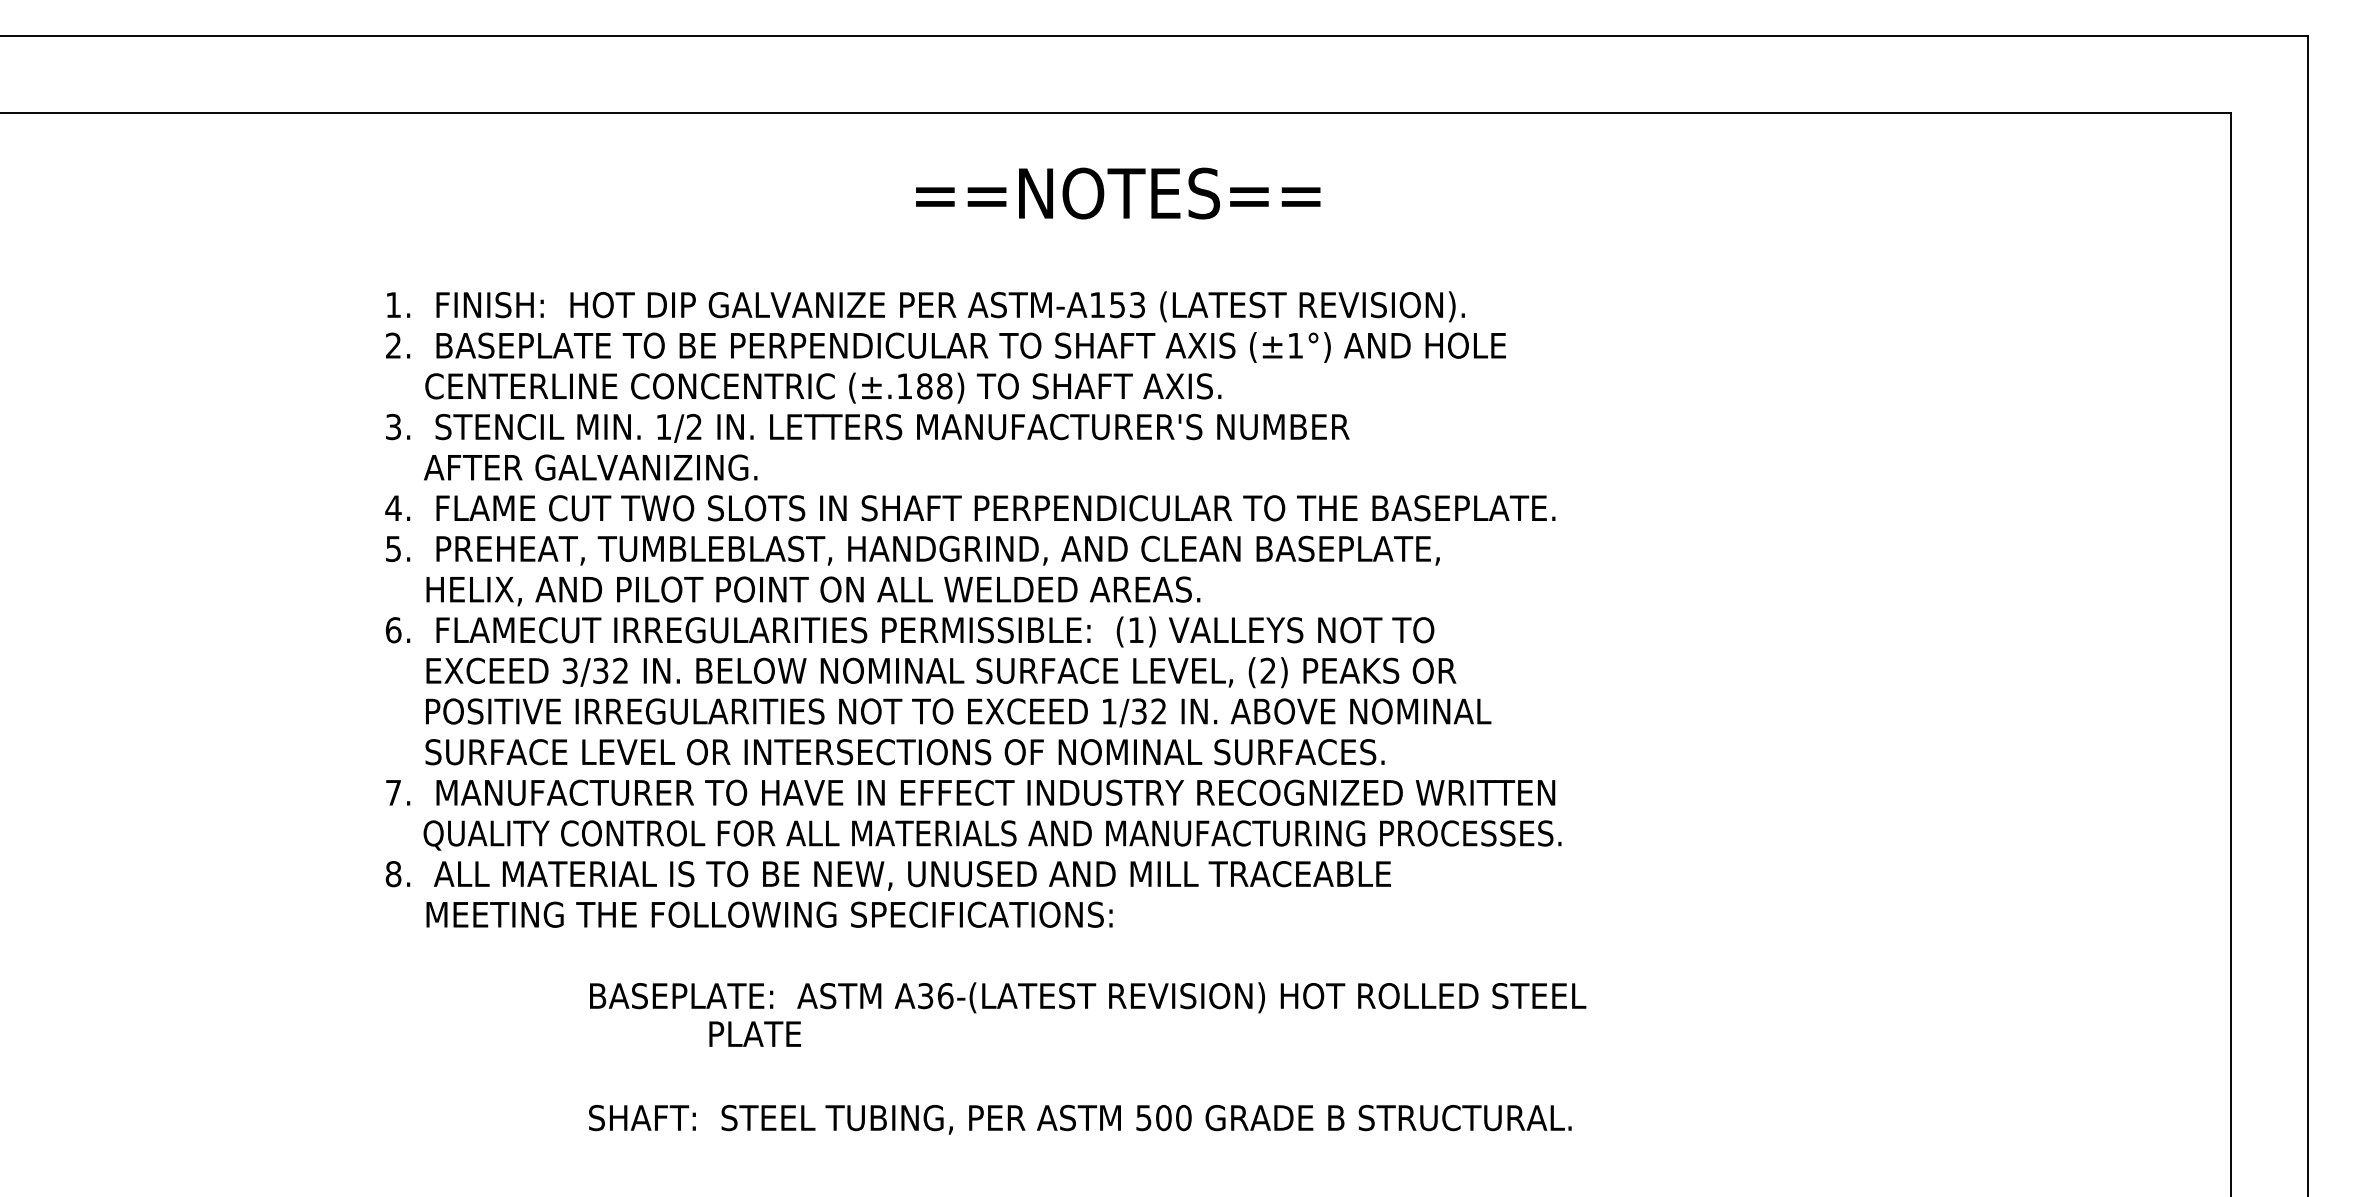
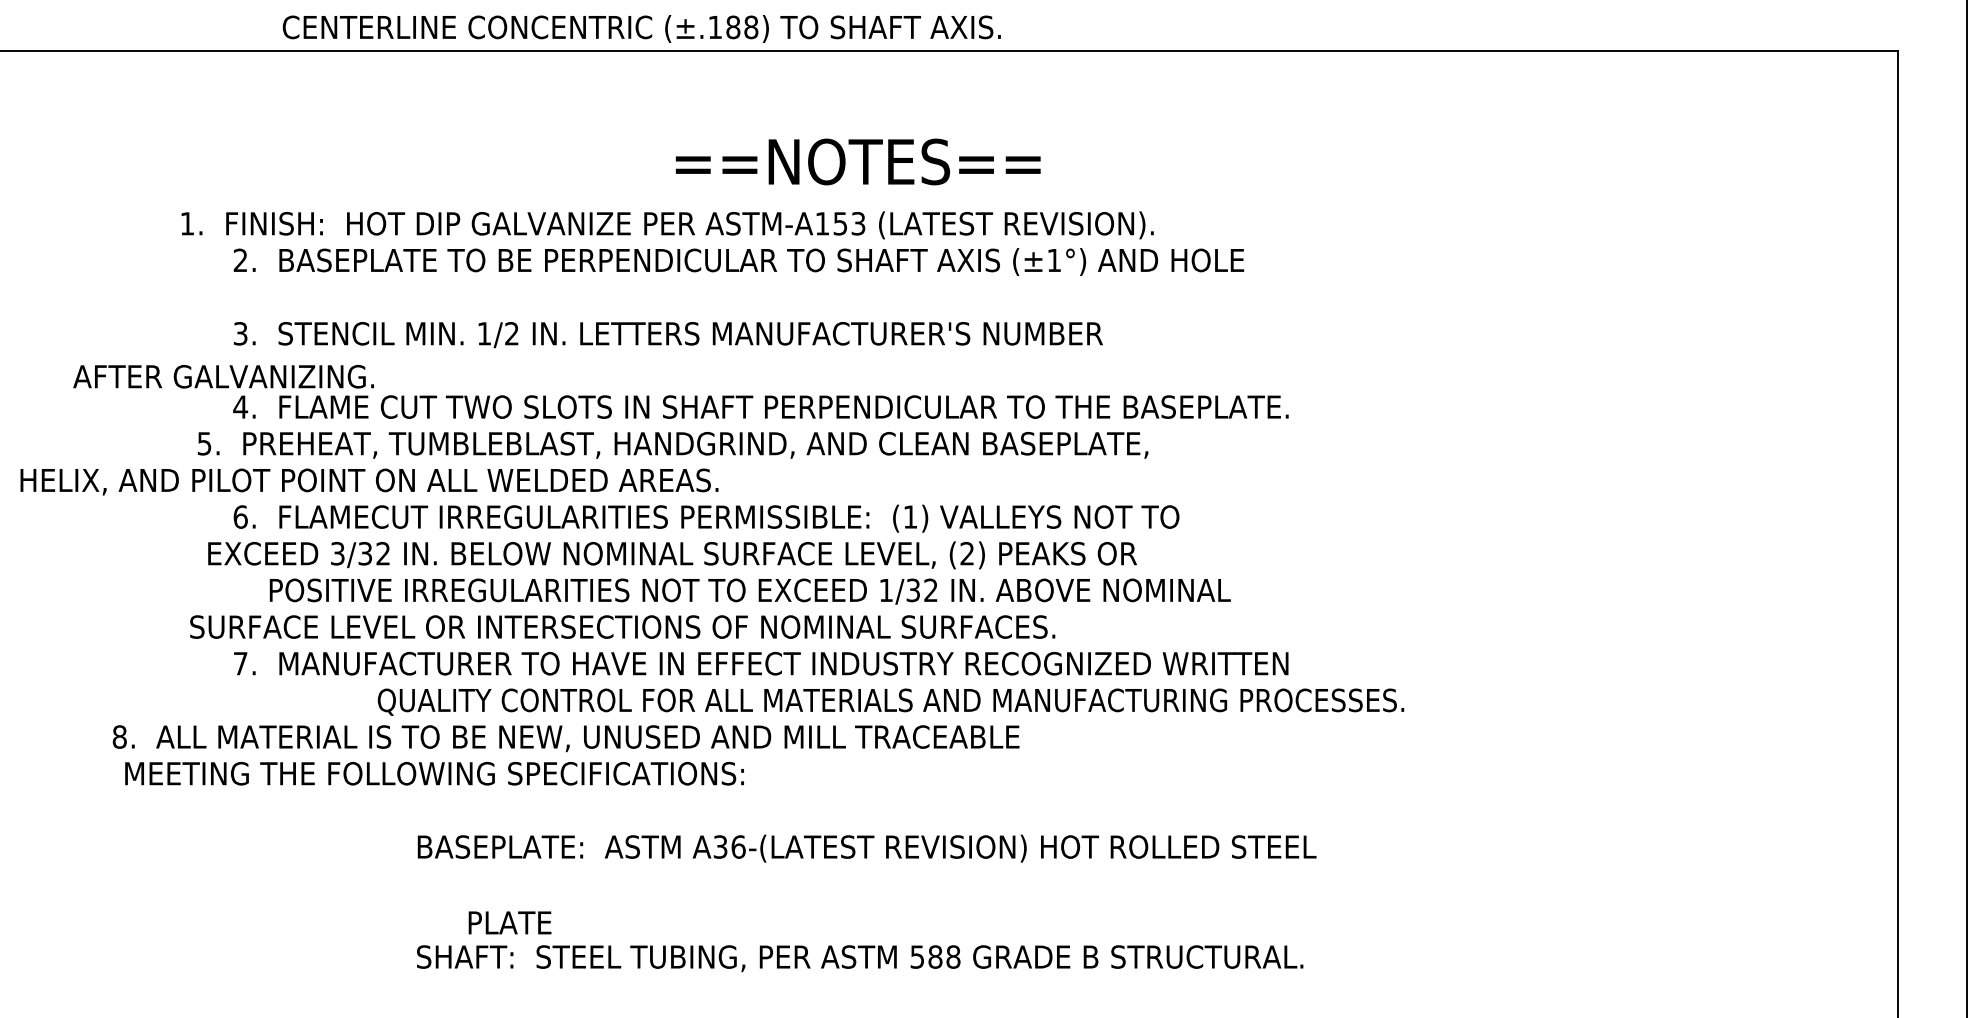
text: (1118, 193) -> (858, 161), moved
text: (925, 306) -> (667, 225), moved
text: (823, 387) -> (641, 28), moved
text: (590, 467) -> (223, 376), moved
text: (912, 550) -> (672, 445), moved
text: (813, 591) -> (369, 482), moved
text: (941, 672) -> (672, 555), moved
text: (904, 752) -> (622, 627), moved
text: (992, 835) -> (890, 702), moved
text: (887, 875) -> (565, 738), moved
text: (769, 914) -> (434, 773), moved
text: (755, 1033) -> (510, 922), moved
text: (1173, 1117) -> (944, 956), 500 -> 588

